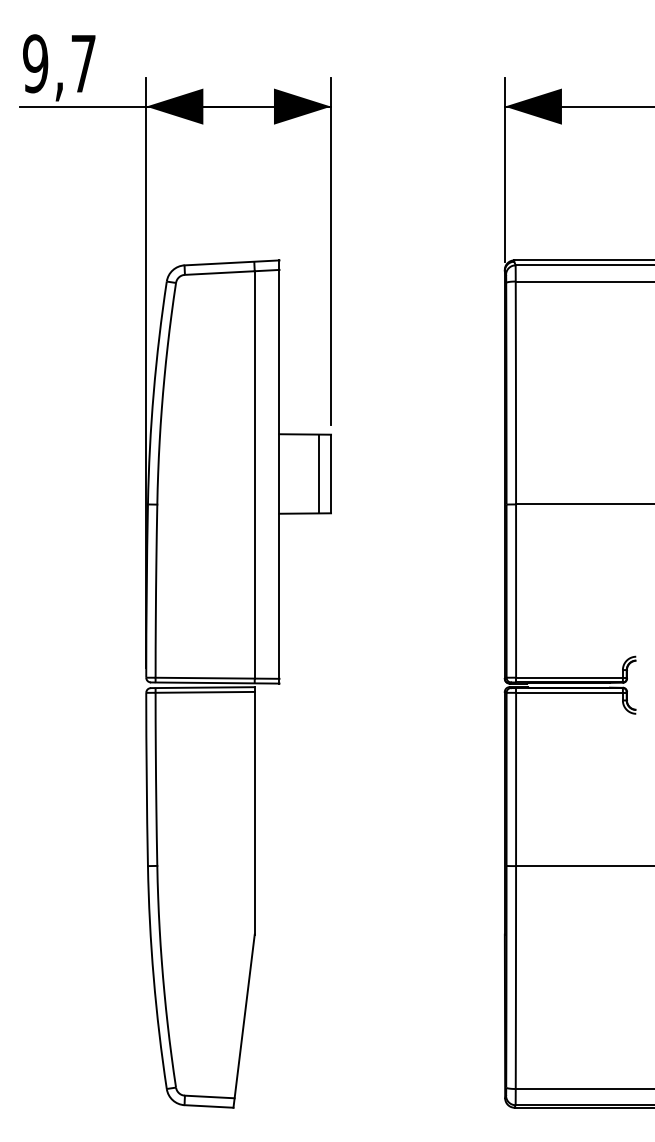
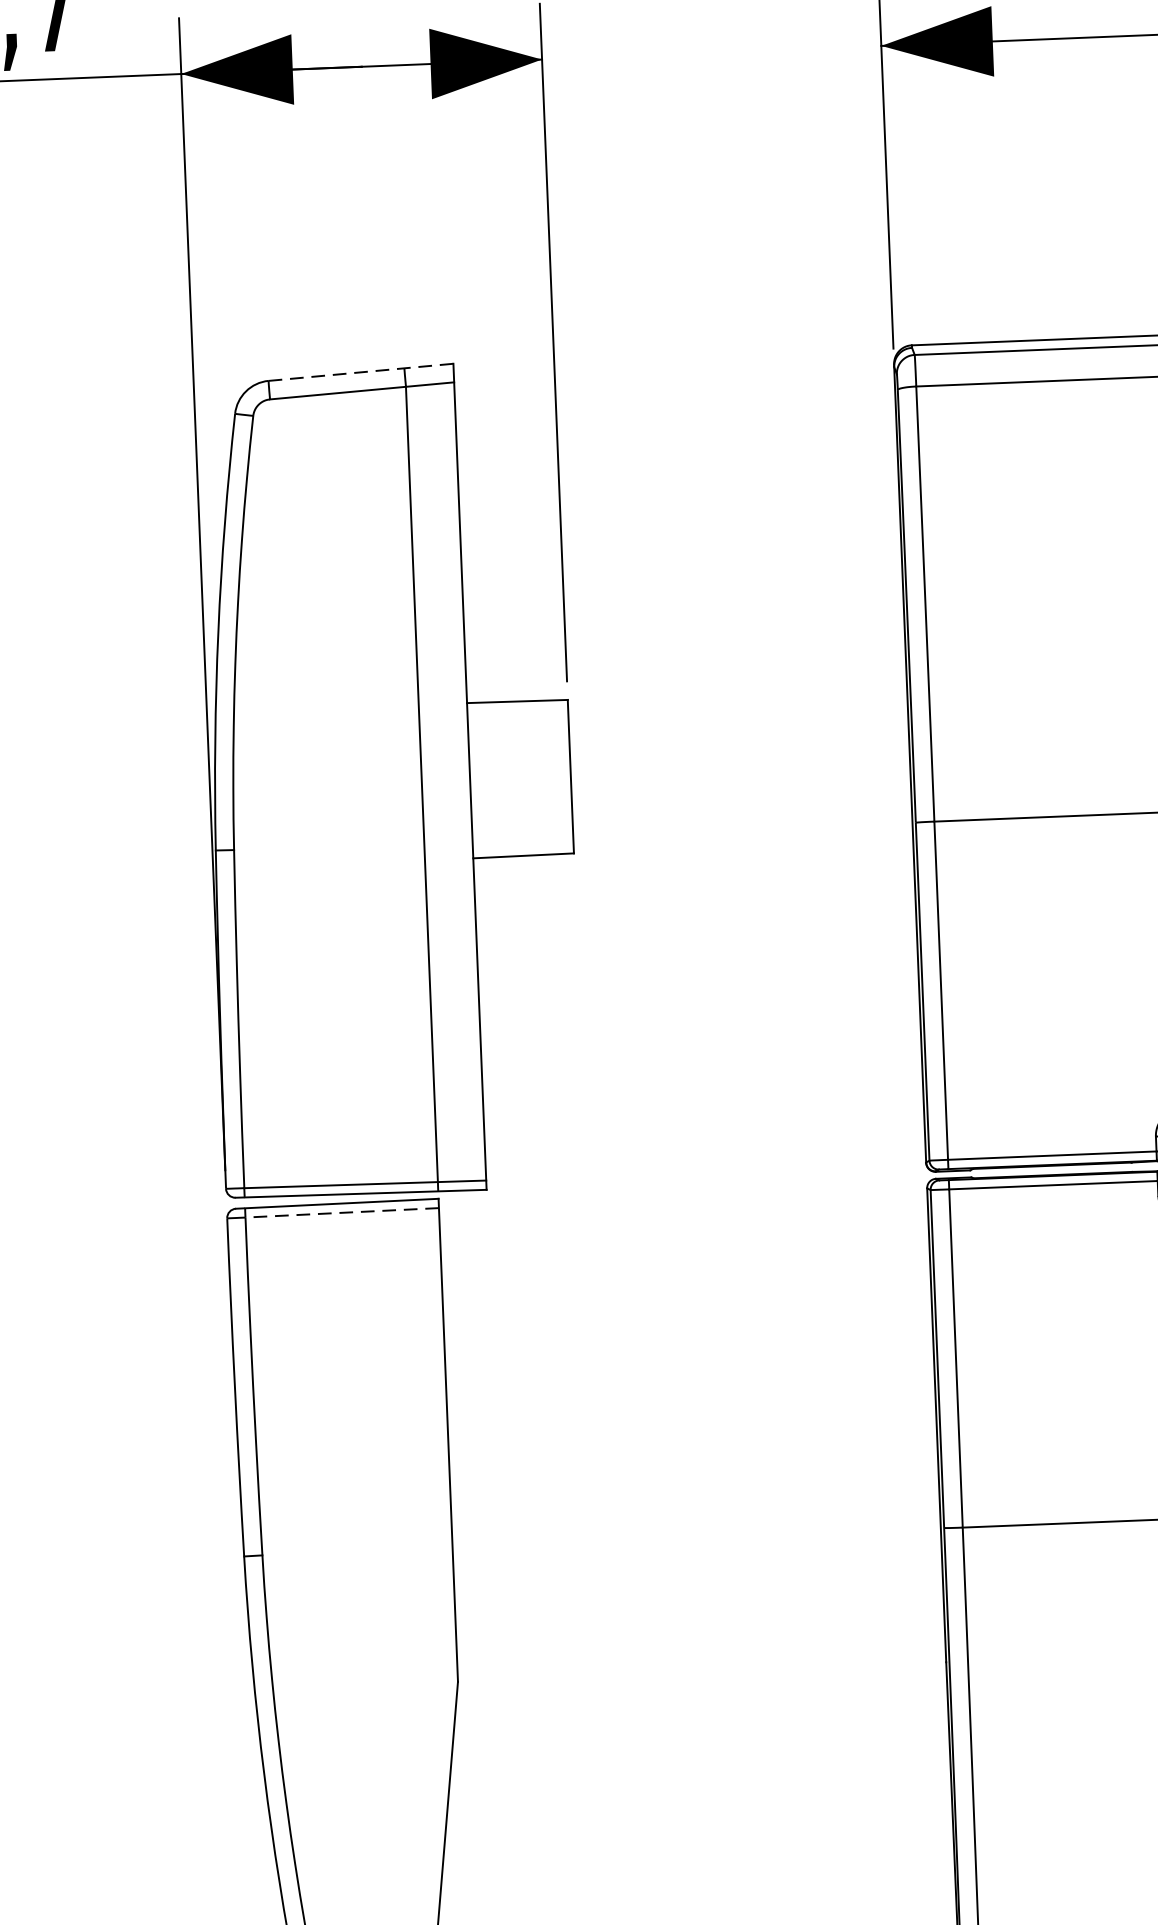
line: (231, 262) -> (359, 371), solid -> dashed
line: (319, 473) -> (548, 776), removed
line: (205, 692) -> (342, 1213), solid -> dashed

